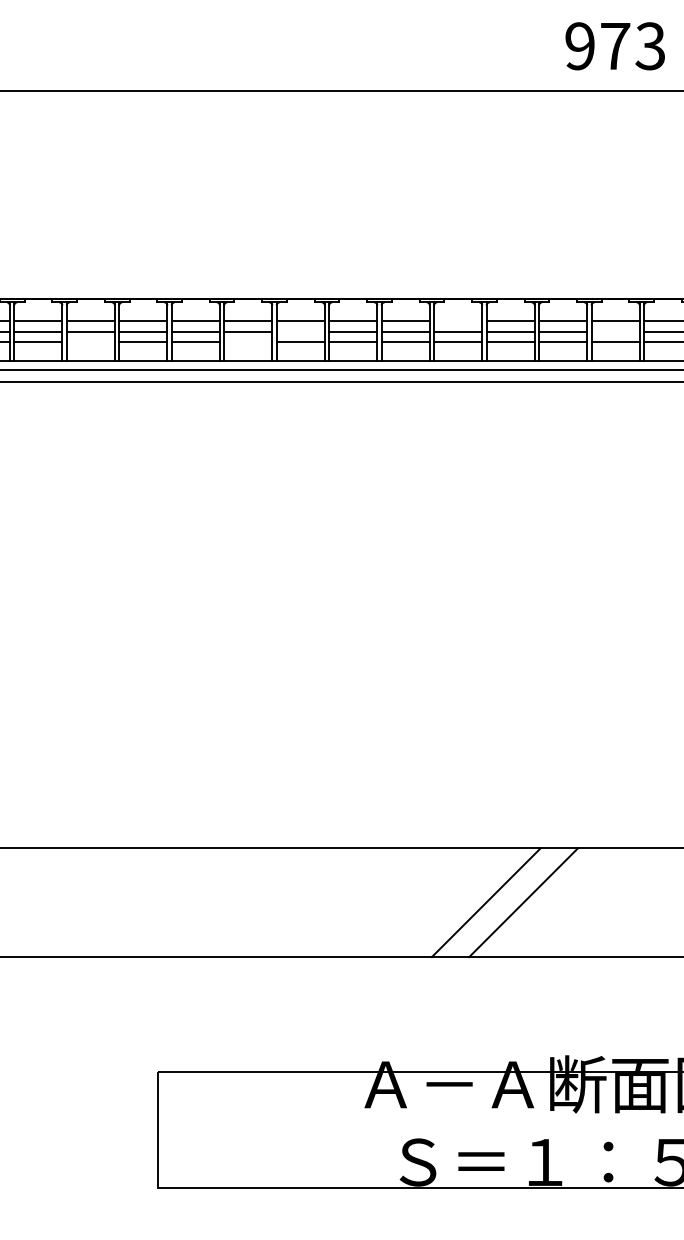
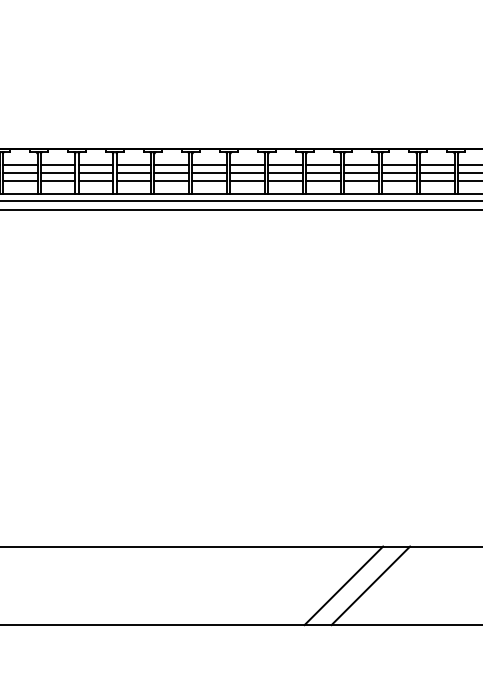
line: (458, 320) -> (323, 165), added
line: (300, 331) -> (209, 173), added
line: (615, 331) -> (437, 173), added
line: (90, 342) -> (57, 180), added
line: (248, 342) -> (172, 180), added

